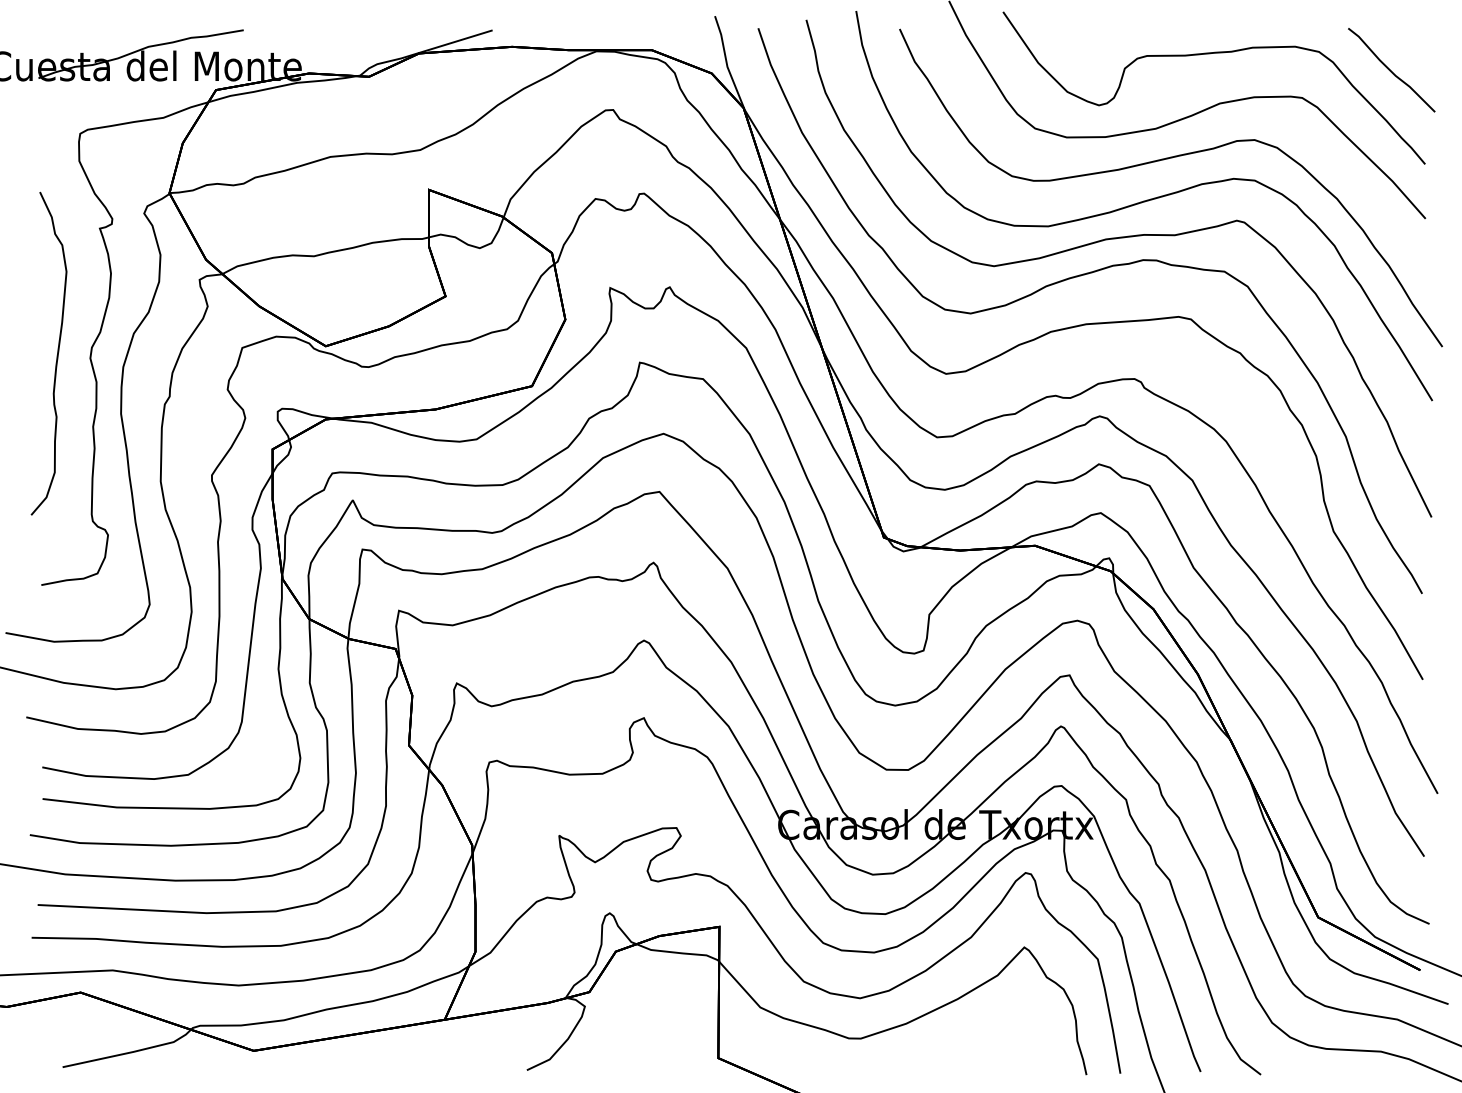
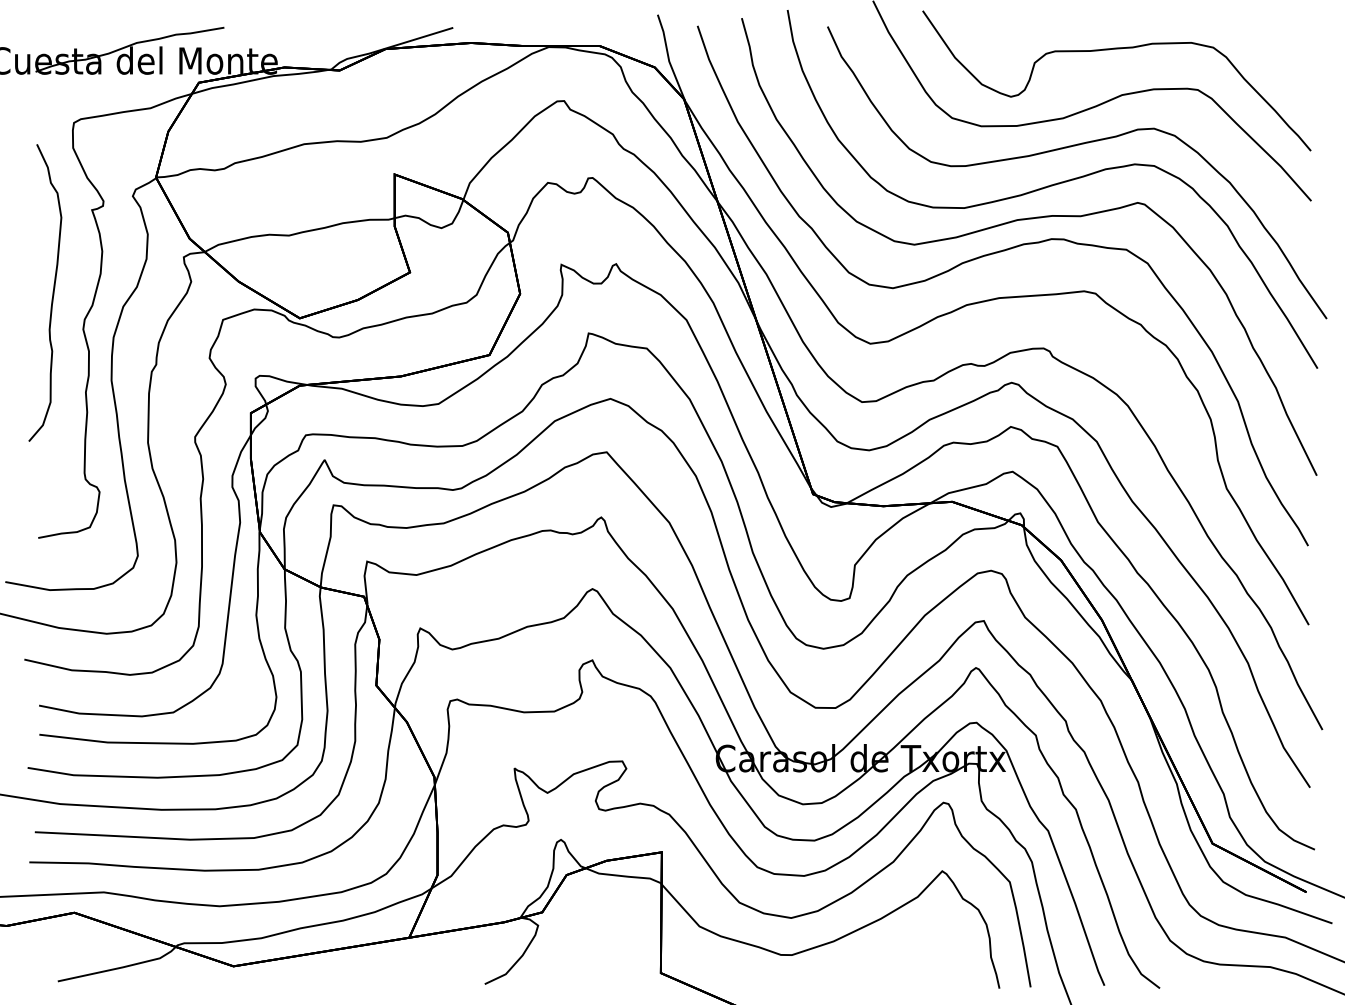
curve: (1391, 70) -> (1279, 64), removed
curve: (56, 355) -> (52, 294), moved

